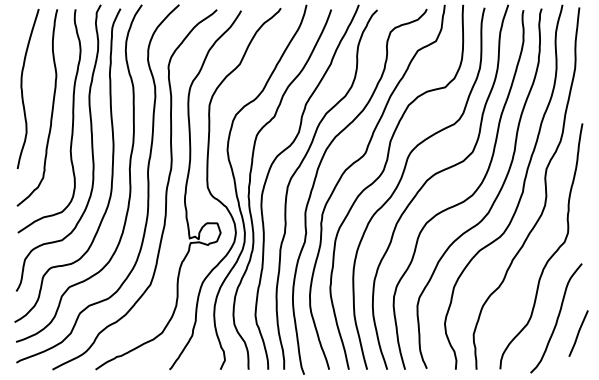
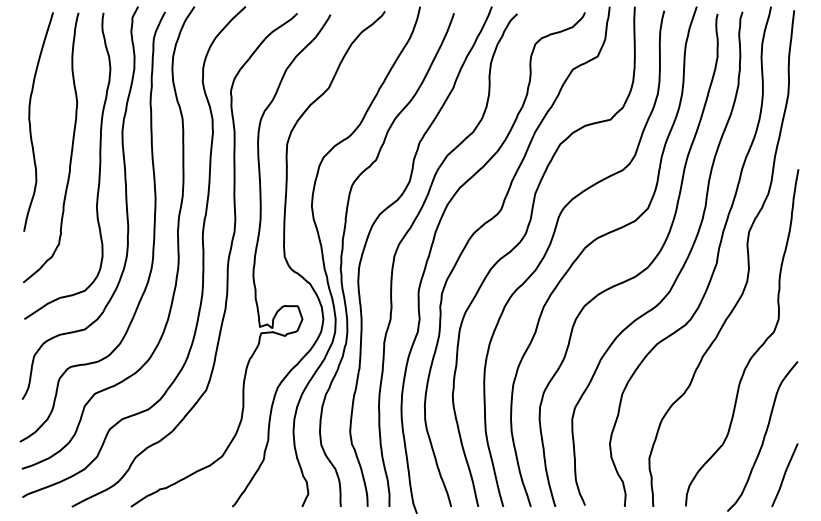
line: (578, 333) -> (784, 475), moved

